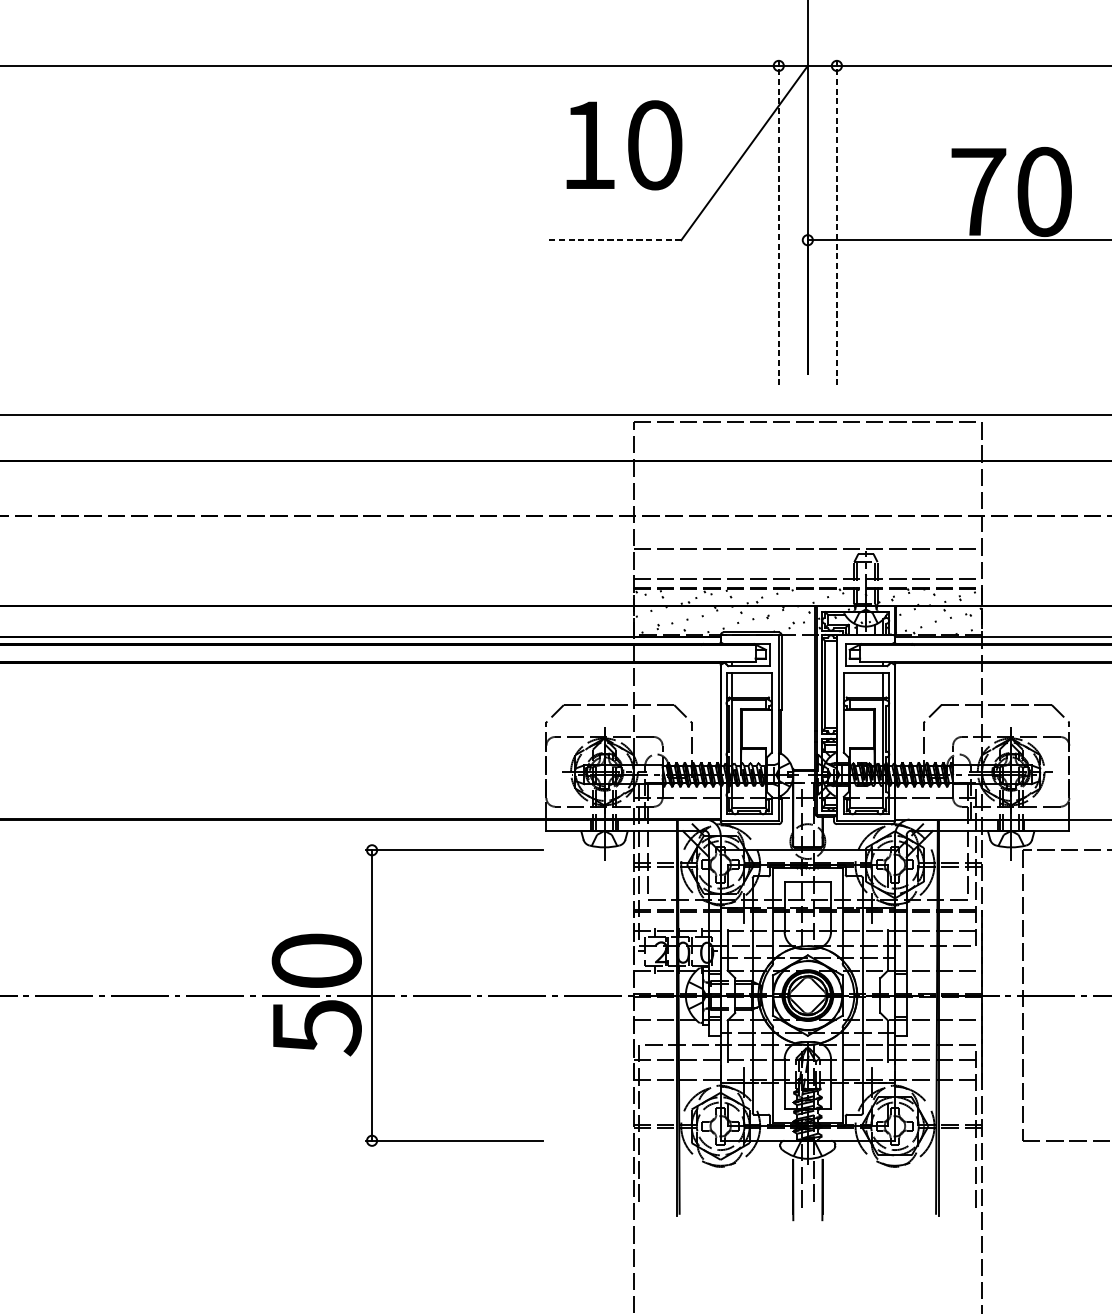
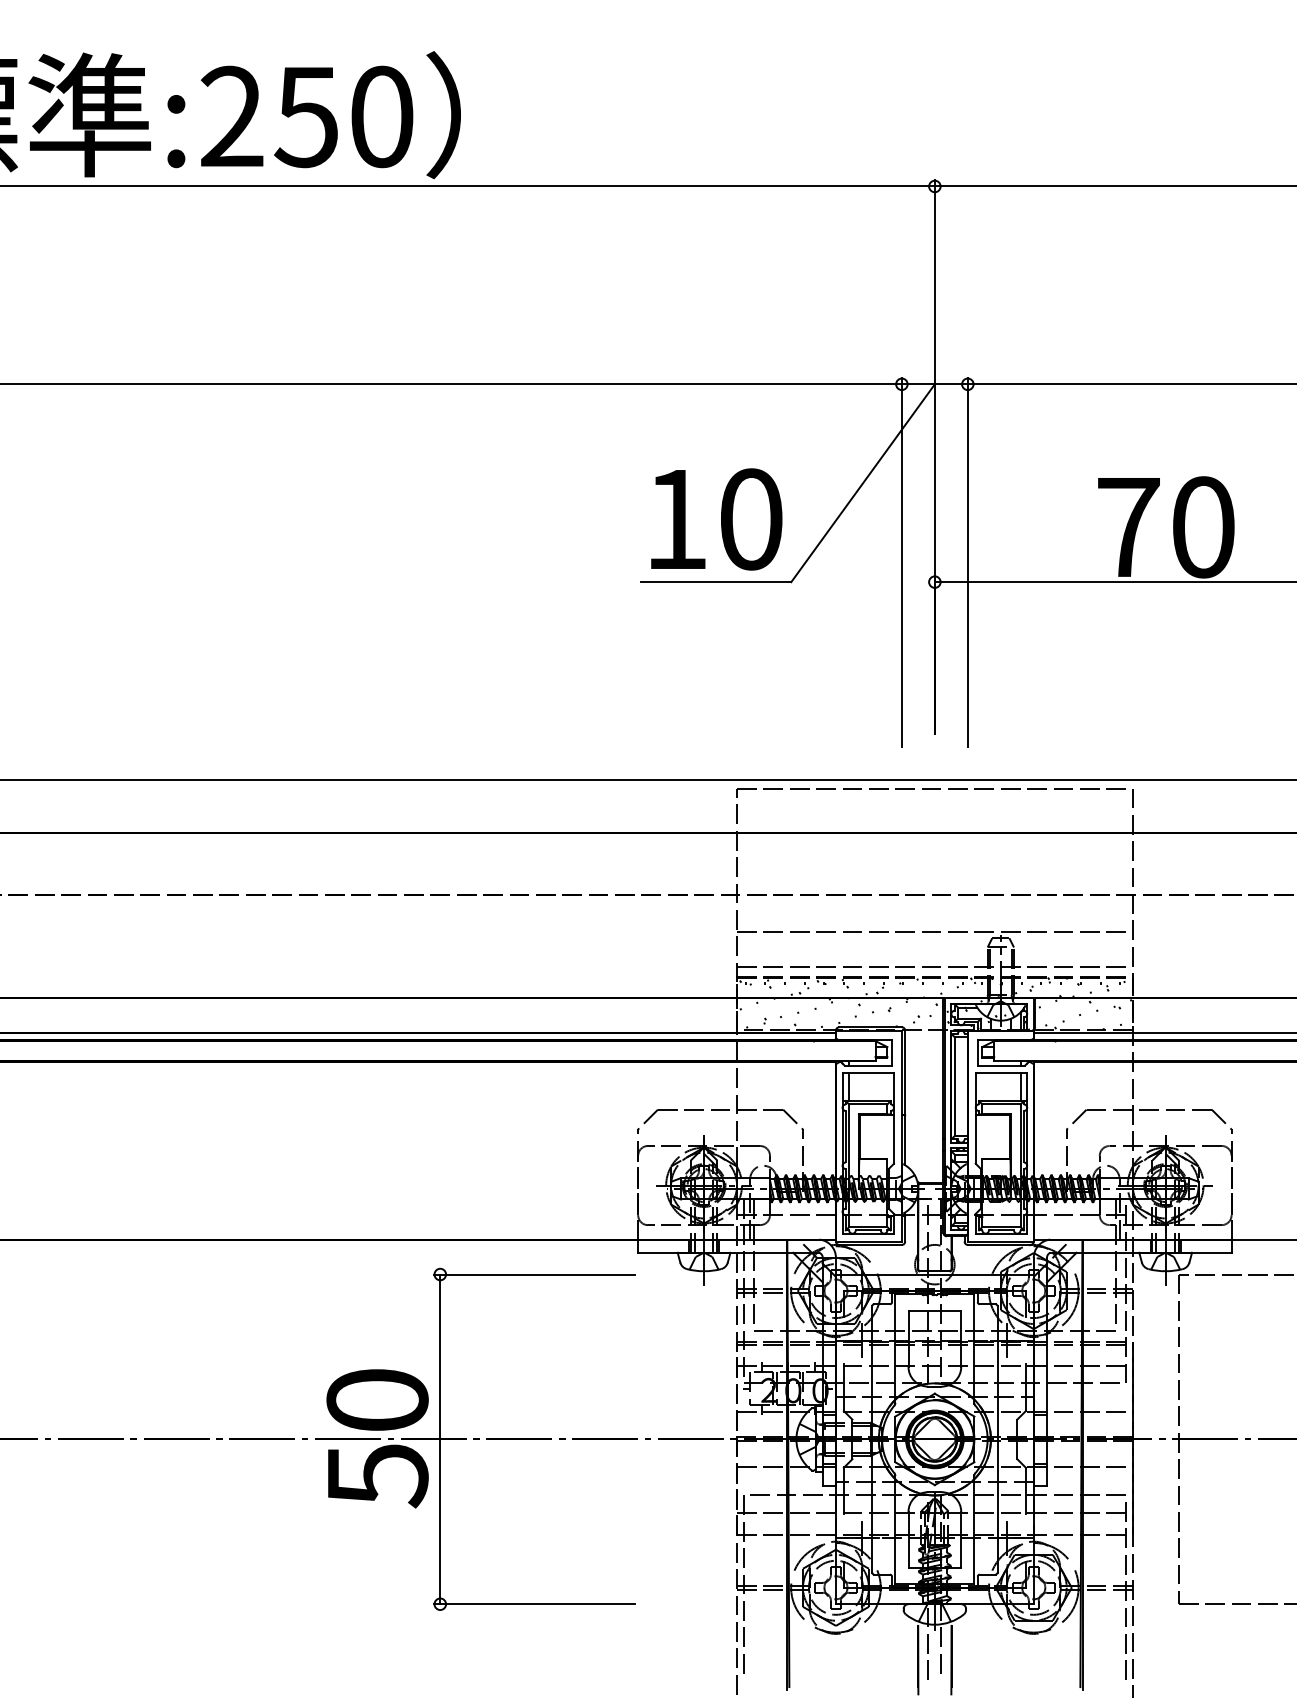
text: (624, 145) -> (716, 519), moved
line: (778, 222) -> (901, 562), dashed -> solid
line: (836, 222) -> (967, 562), dashed -> solid
line: (614, 240) -> (715, 582), dashed -> solid

